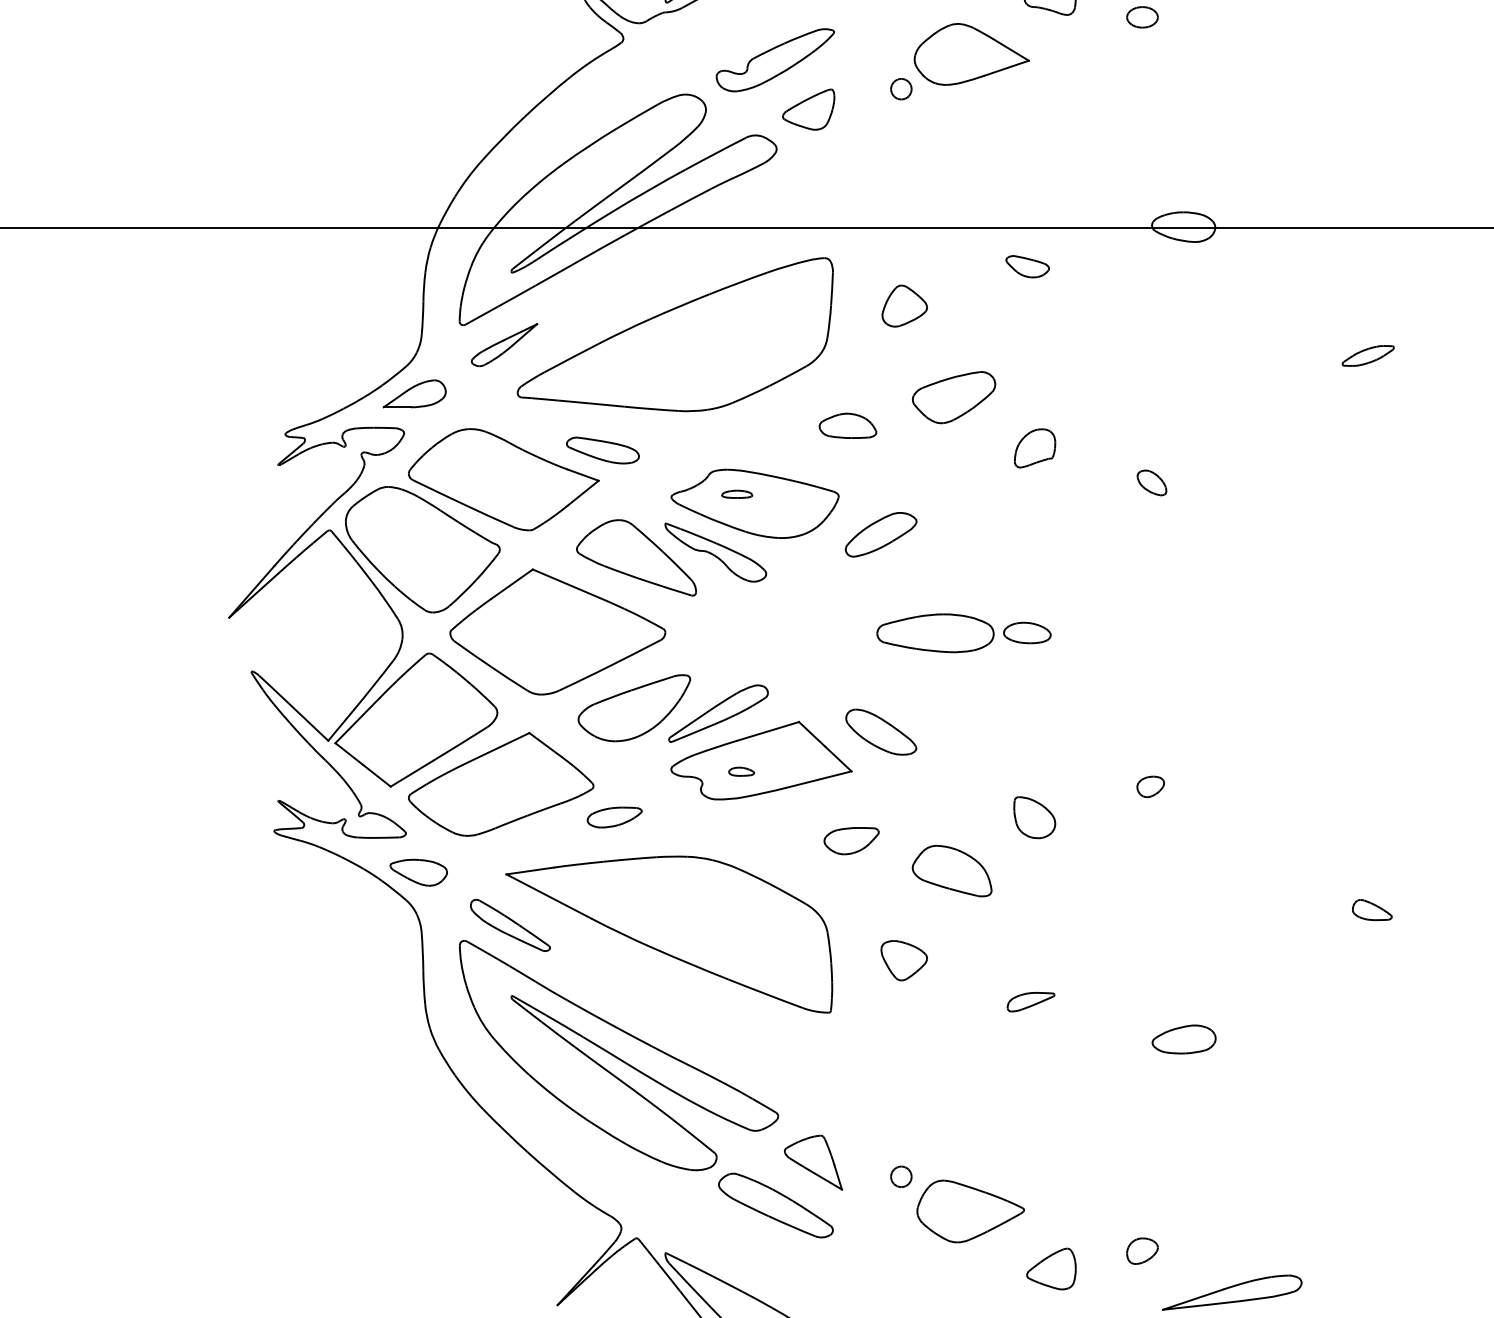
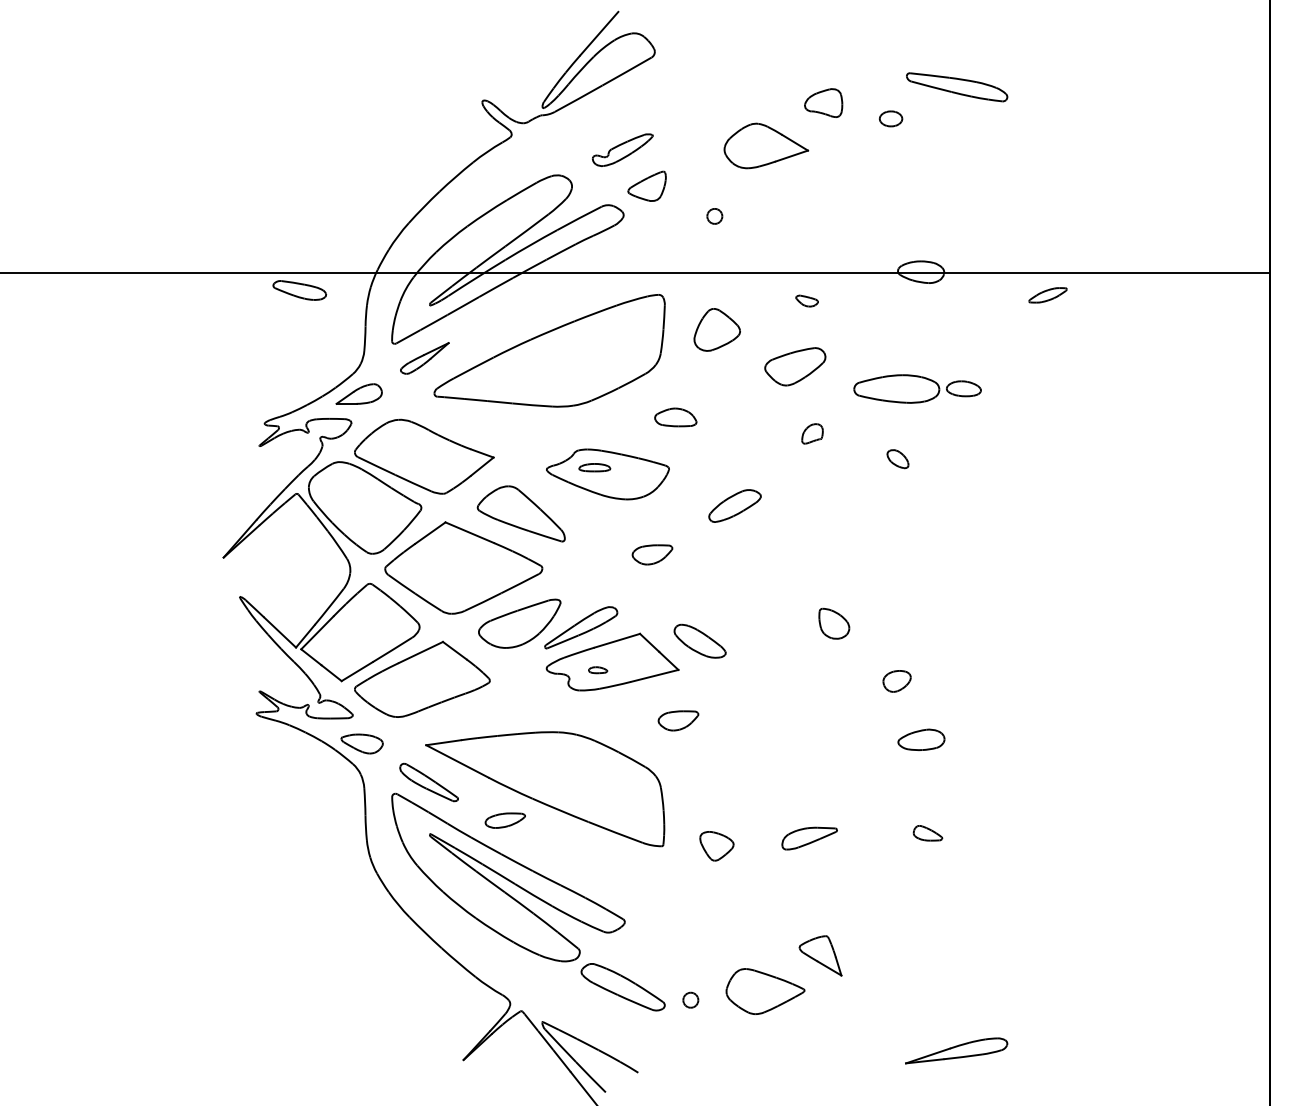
part: (775, 59) -> (622, 149), size x0.7
part: (900, 89) -> (714, 216), moved
part: (1026, 265) -> (806, 300), size x0.7
part: (905, 305) -> (717, 329), size x1.4
part: (1367, 356) -> (1047, 295), moved
part: (954, 397) -> (795, 366), moved
part: (1035, 447) -> (812, 433), size x0.7
part: (602, 450) -> (299, 290), moved
part: (736, 492) -> (594, 466), size x1.4
part: (880, 534) -> (734, 505), moved
part: (714, 553) -> (578, 510), removed
part: (816, 613) -> (652, 554), added
part: (963, 632) -> (917, 388), moved
part: (1149, 785) -> (896, 680), size x1.4
part: (613, 817) -> (504, 820), moved
part: (1035, 817) -> (834, 623), moved
part: (951, 870) -> (751, 742), removed
part: (1371, 910) -> (927, 833), moved
part: (903, 960) -> (716, 846), moved
part: (1030, 1002) -> (809, 838), size x1.6
part: (1184, 1038) -> (921, 739), moved
part: (813, 1162) -> (820, 955), moved
part: (900, 1175) -> (690, 999), moved
part: (1141, 1251) -> (890, 1020), removed
part: (1051, 1268) -> (824, 1033), removed

